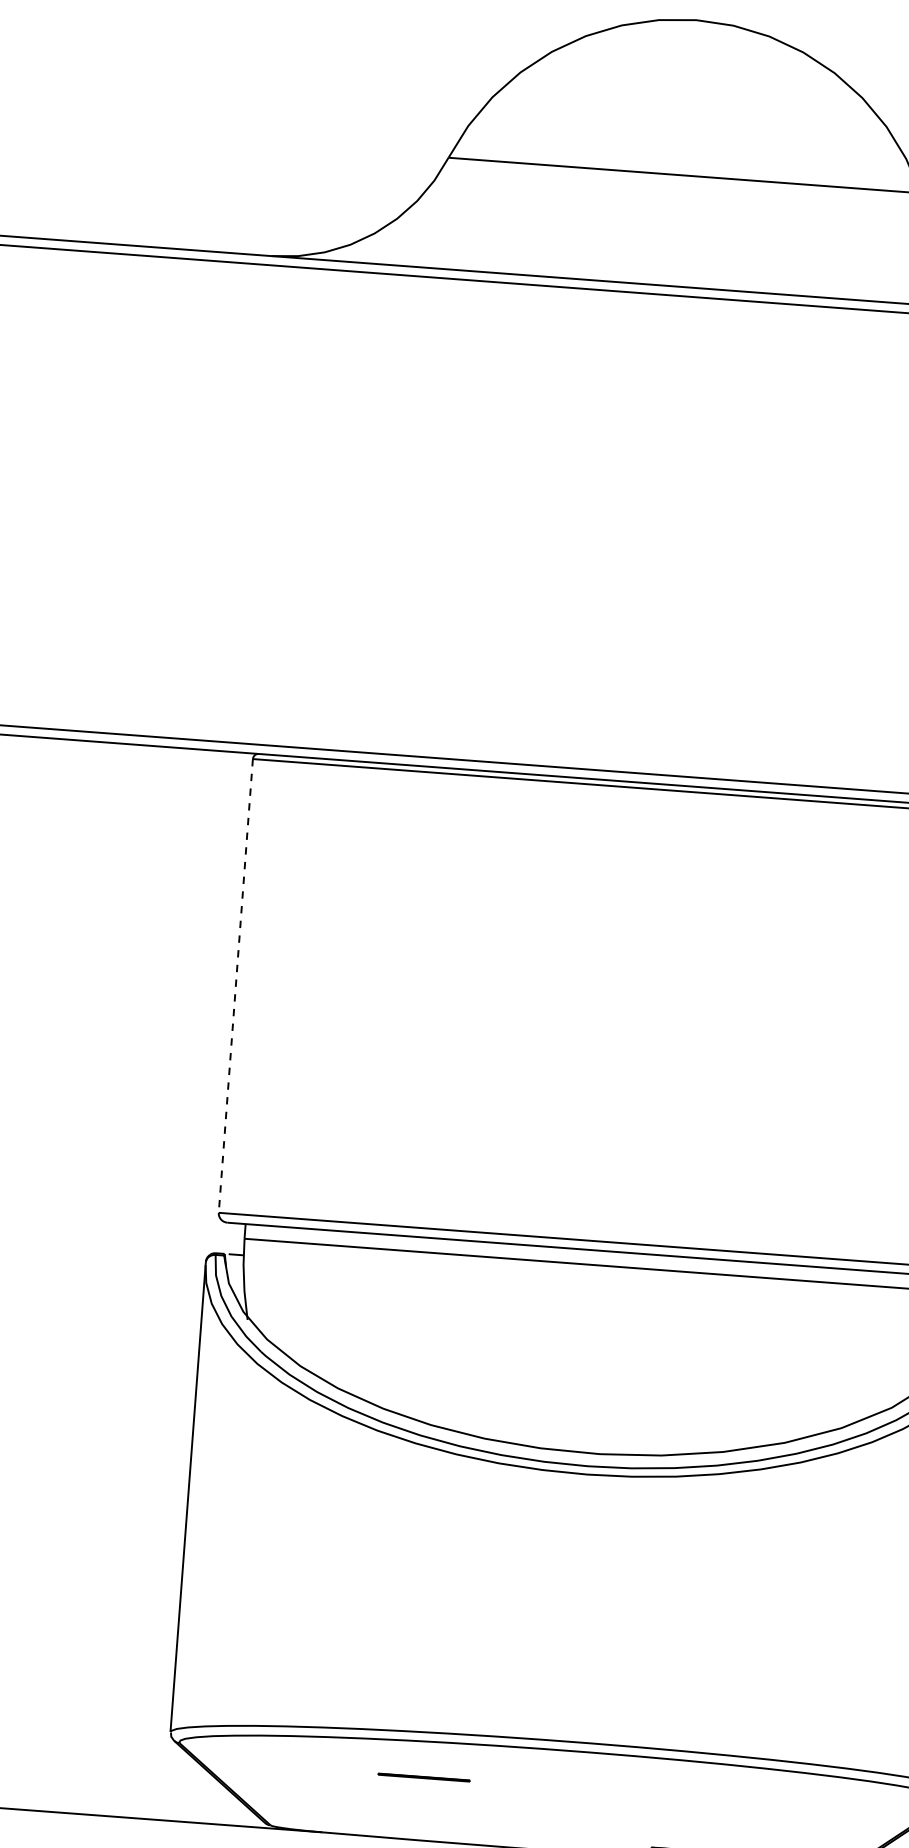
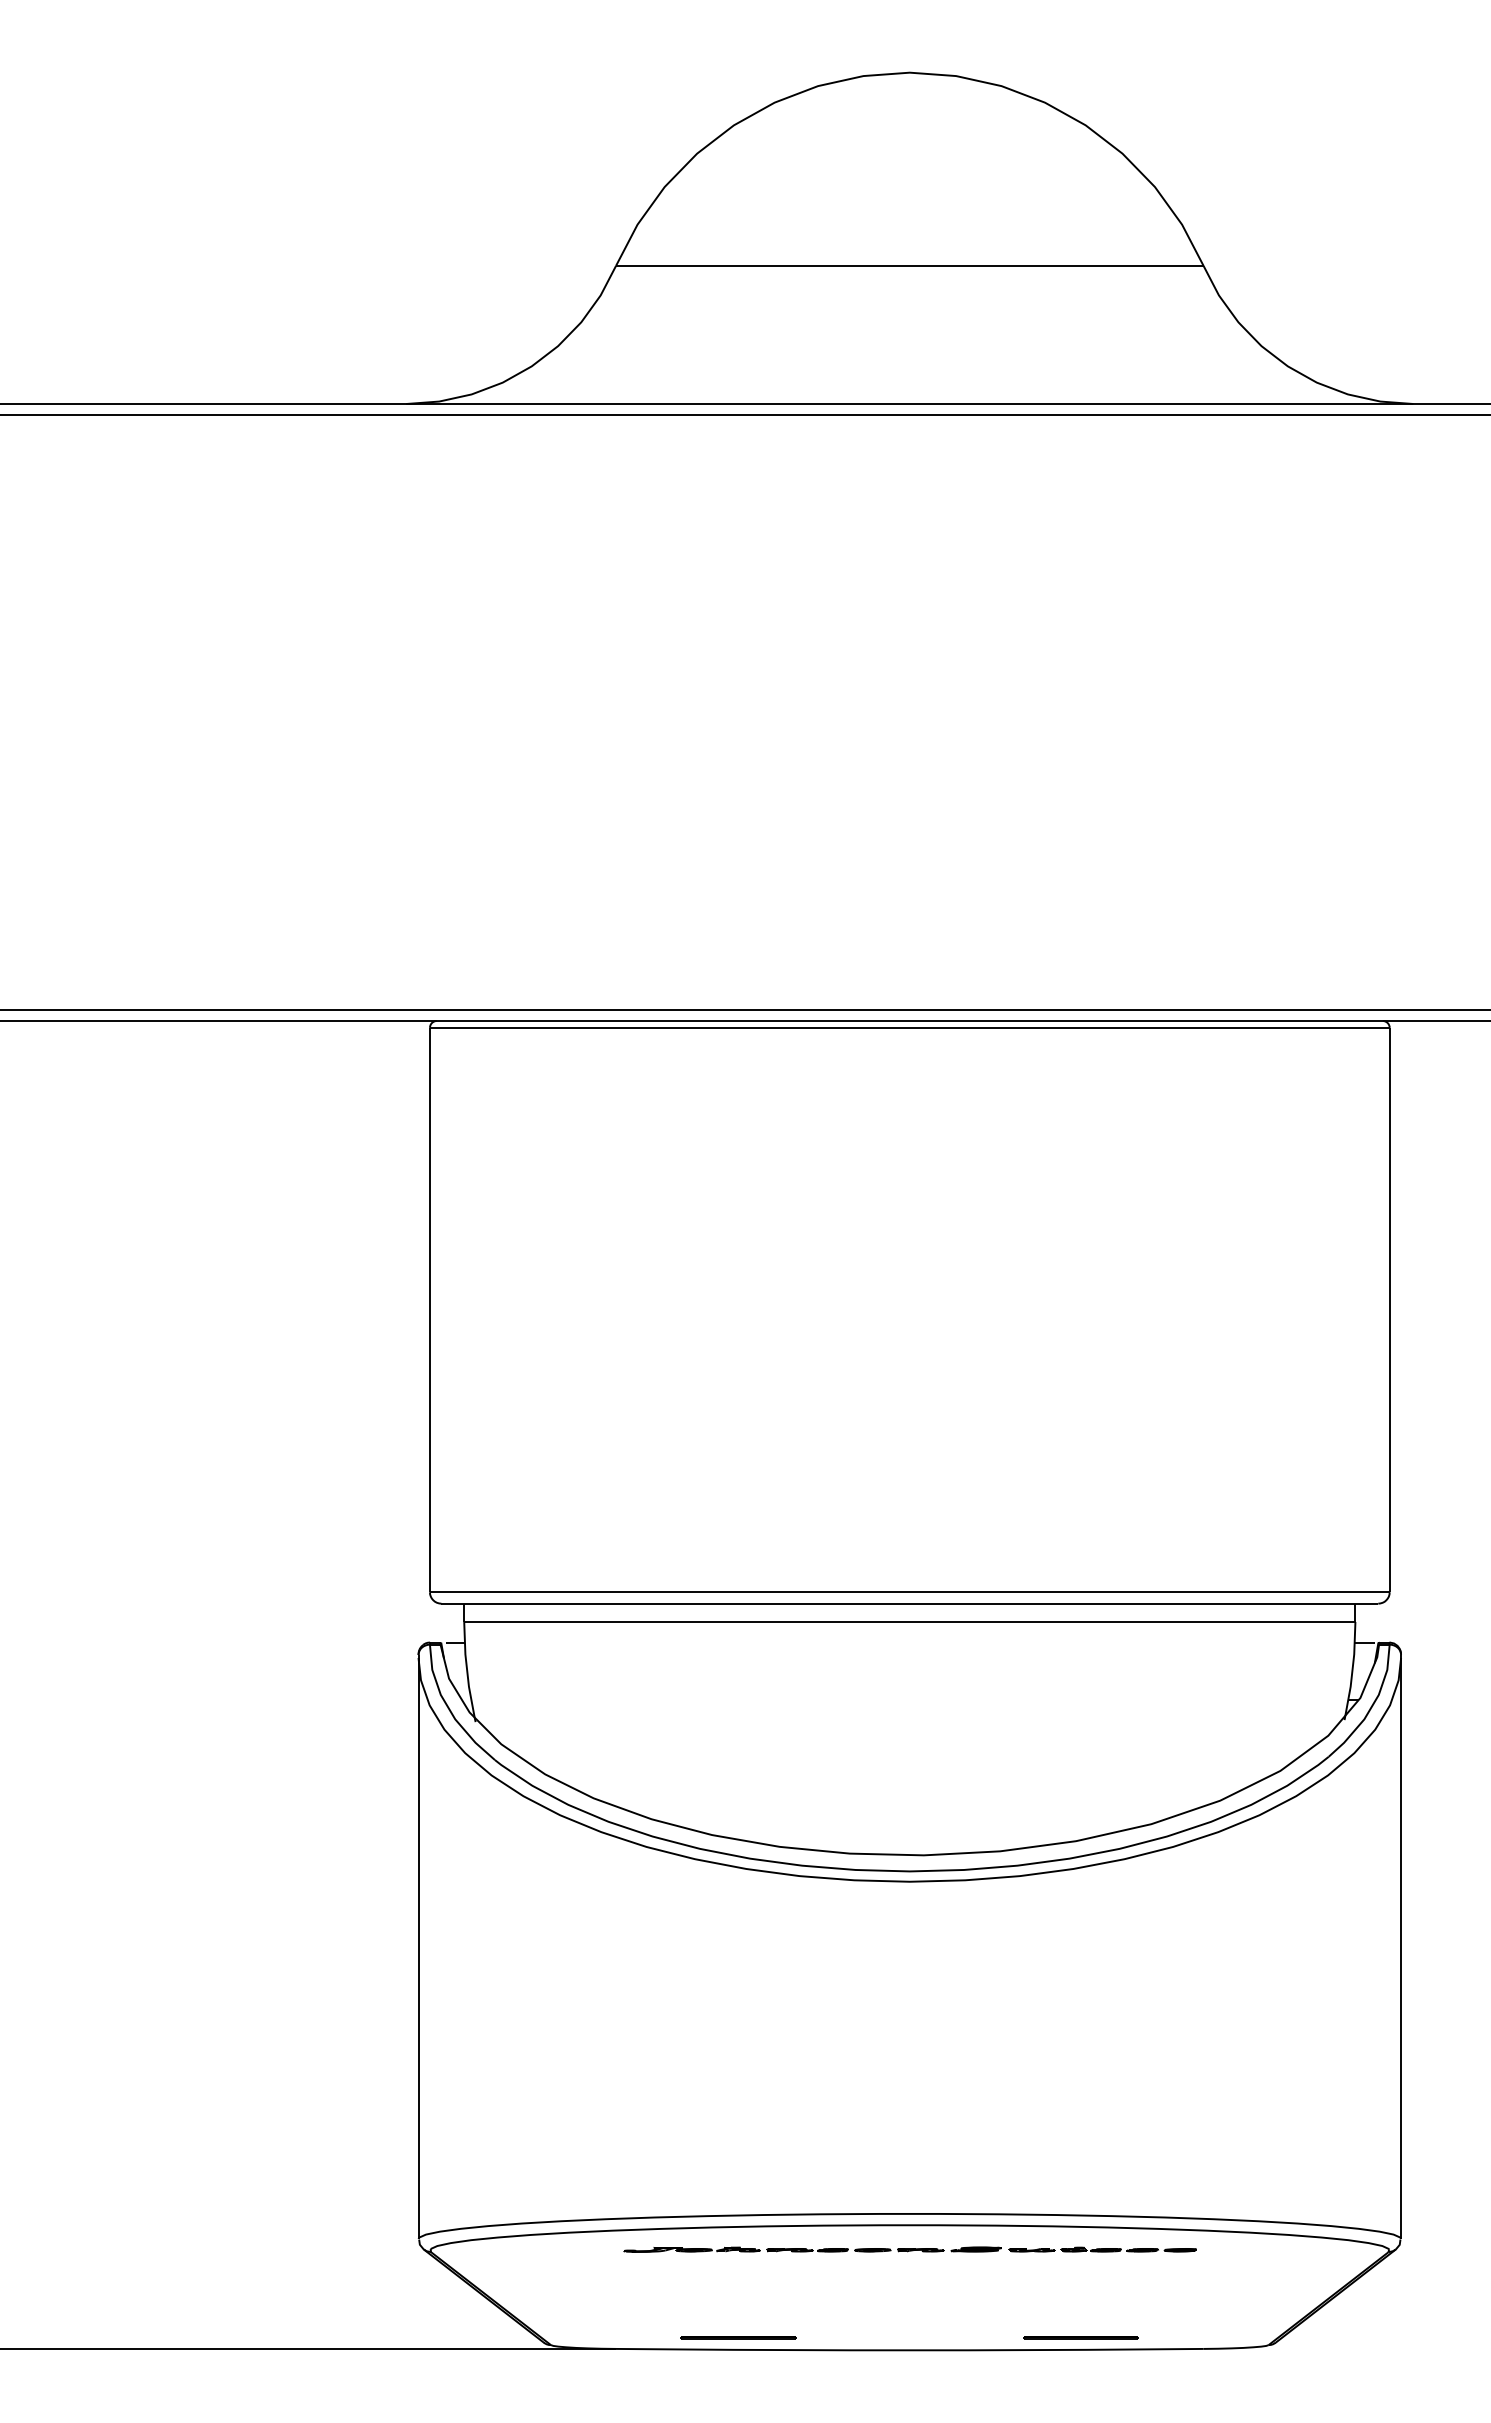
line: (235, 986) -> (429, 1310), dashed -> solid
part: (564, 1770) -> (909, 2249), added
line: (424, 1777) -> (738, 2337), moved

